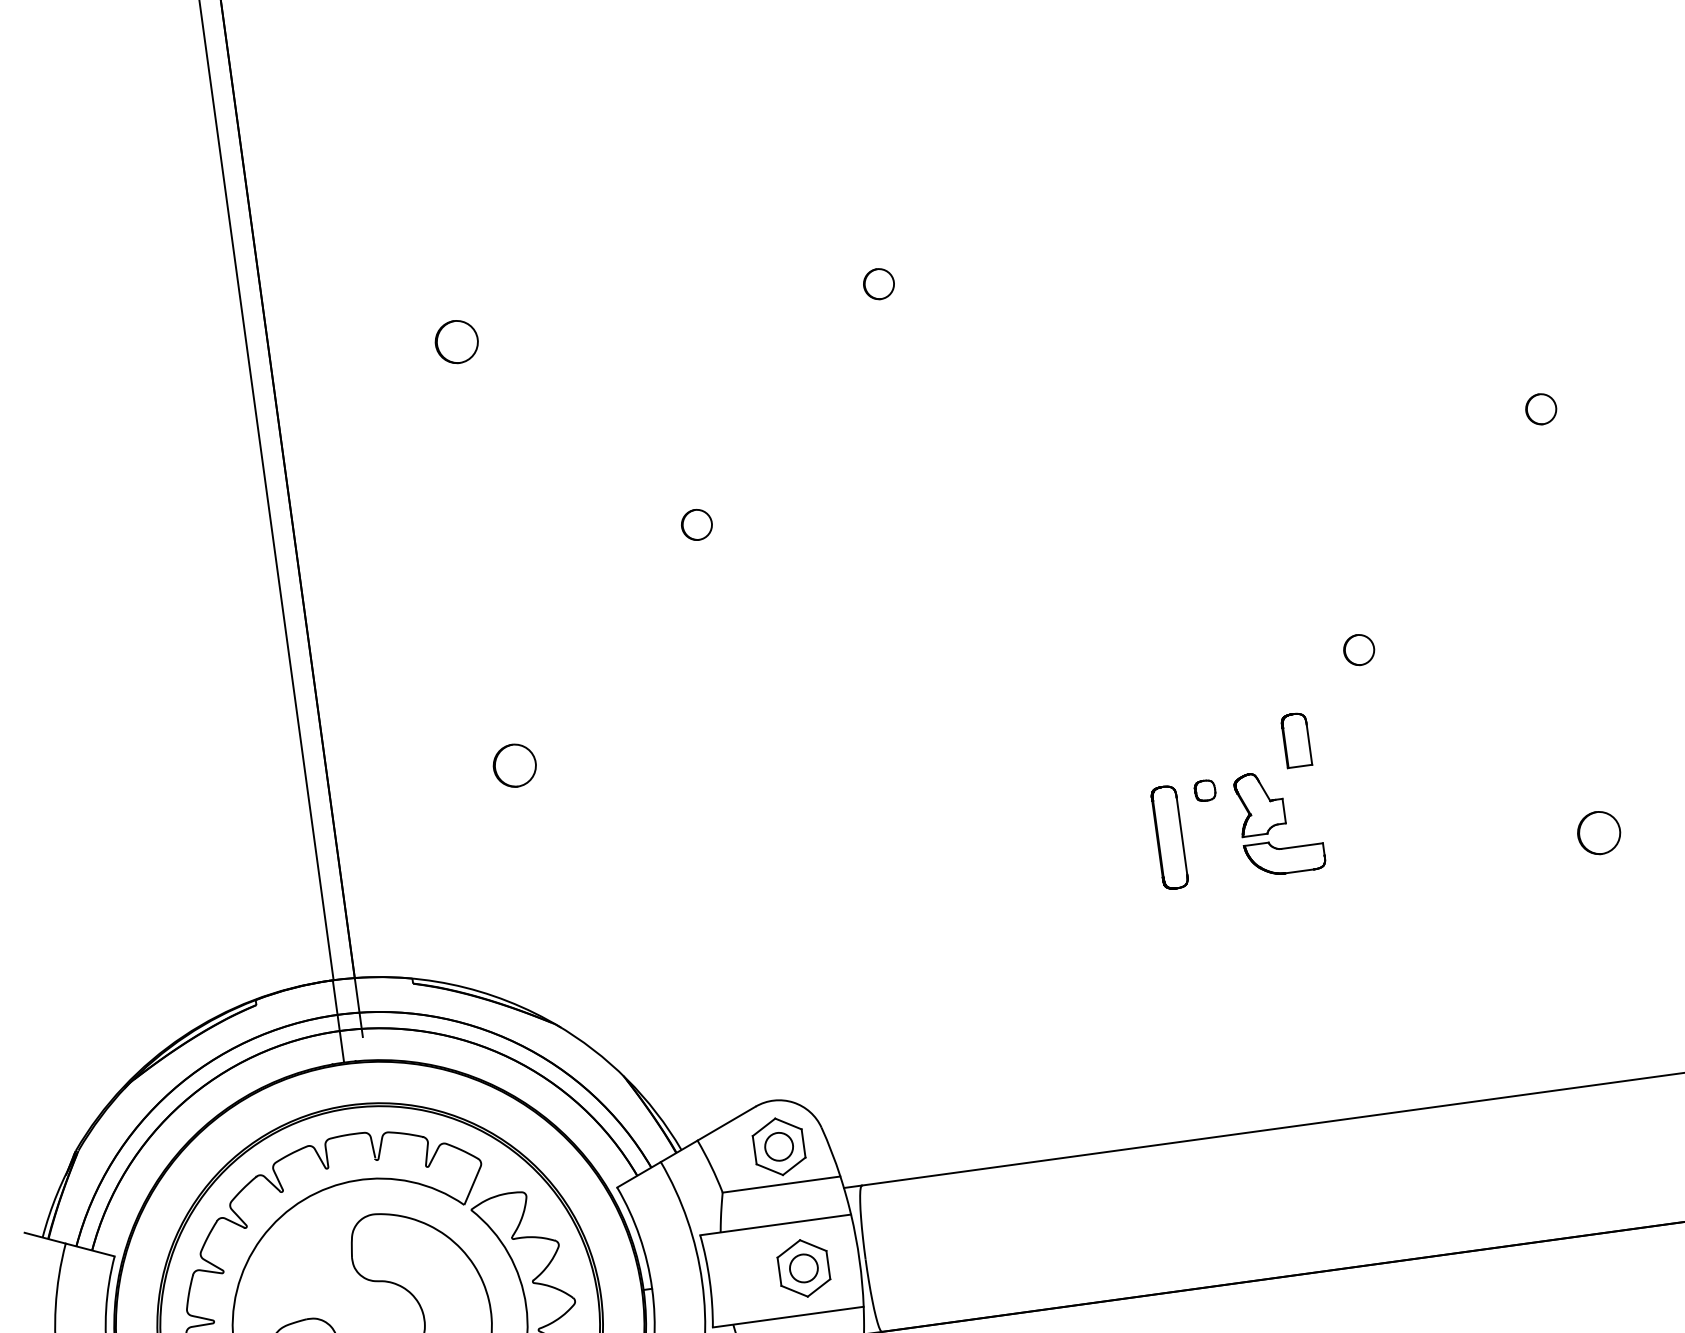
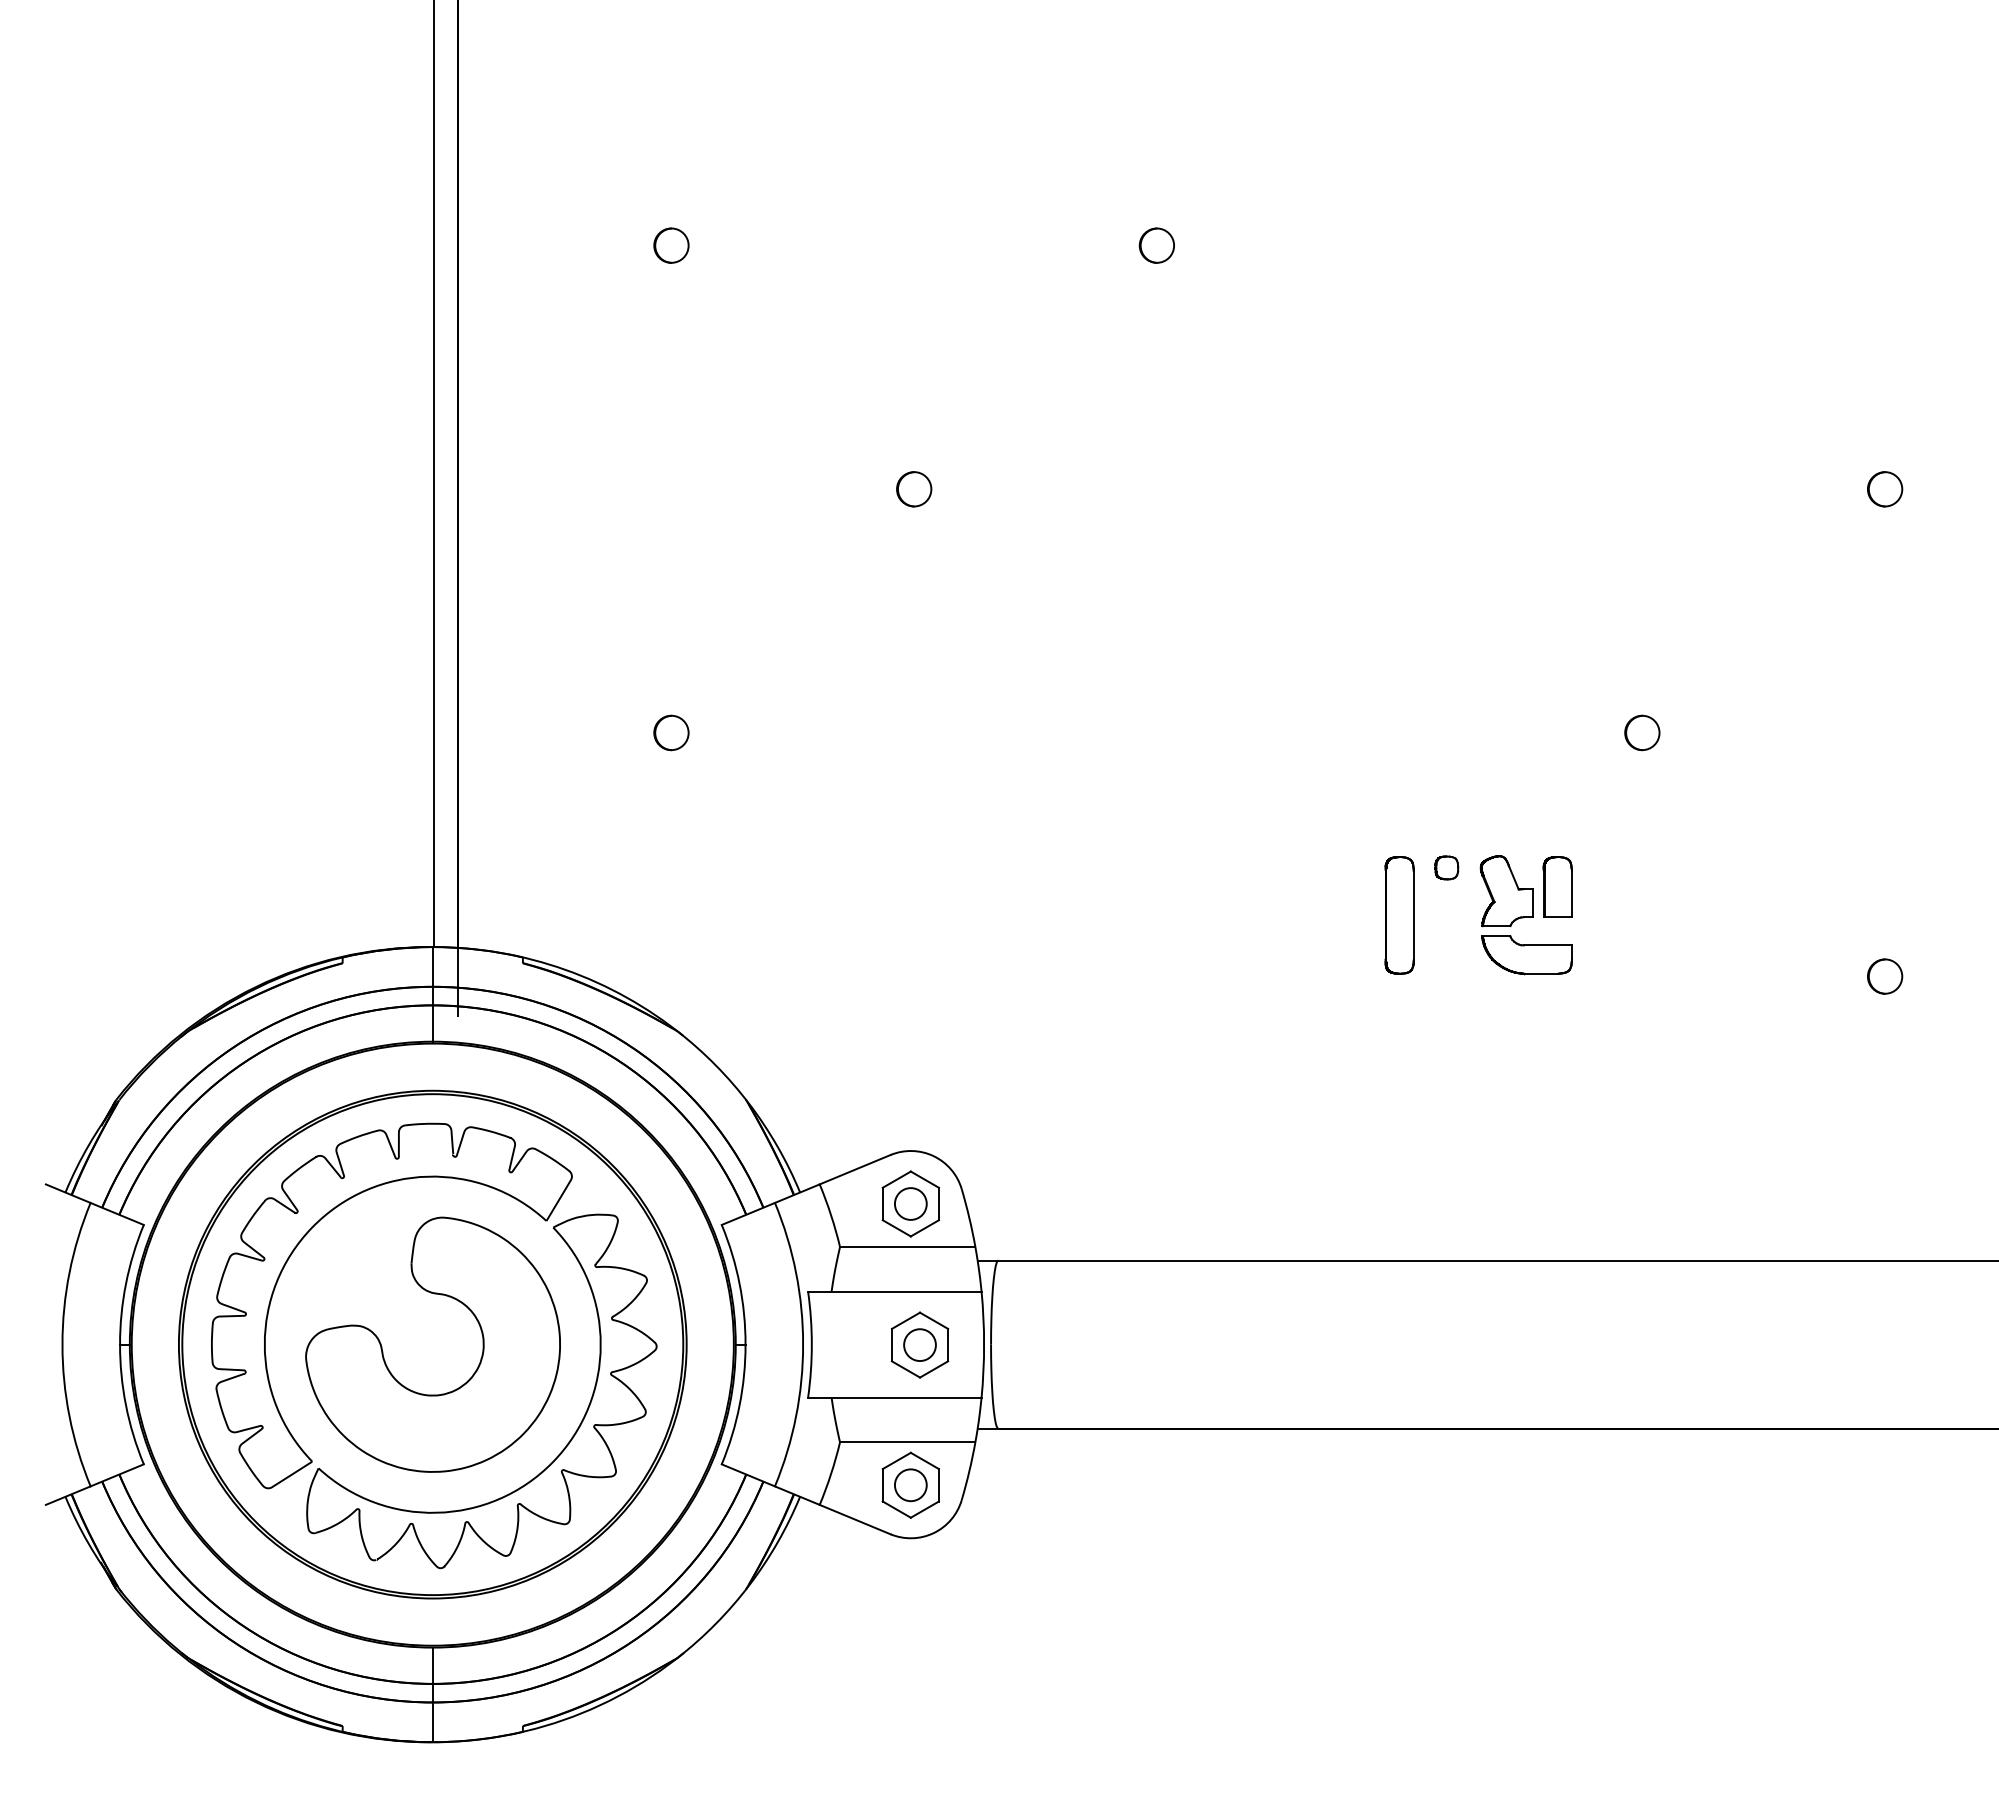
circle: (456, 341) -> (671, 245), size x0.71
part: (1296, 739) -> (1557, 886), moved
part: (514, 765) -> (671, 732), size x0.71
circle: (1599, 832) -> (1885, 976), size x0.71

